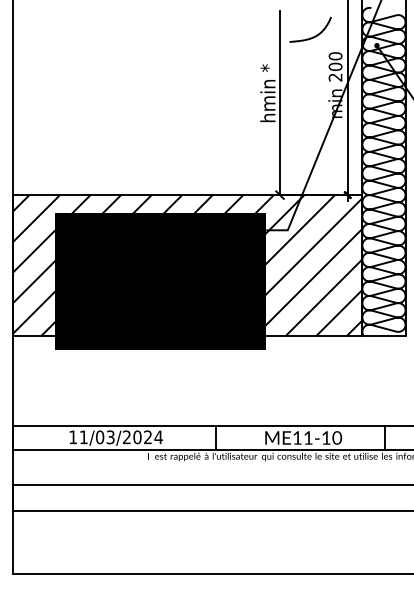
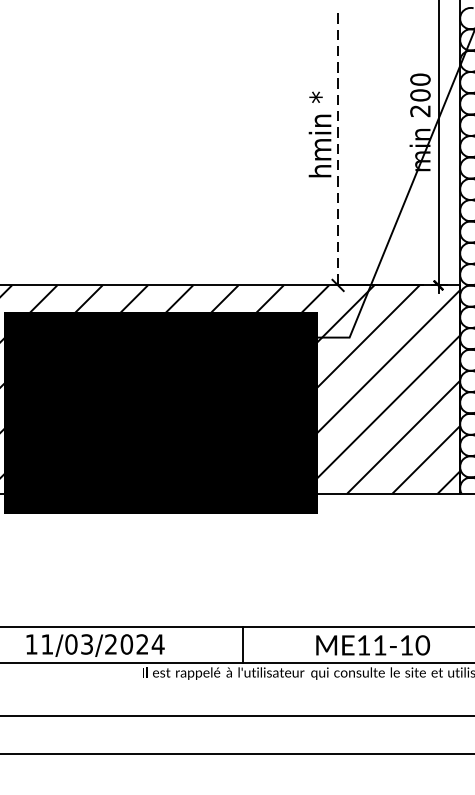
curve: (312, 36) -> (386, 50), removed
line: (280, 103) -> (338, 149), solid -> dashed

